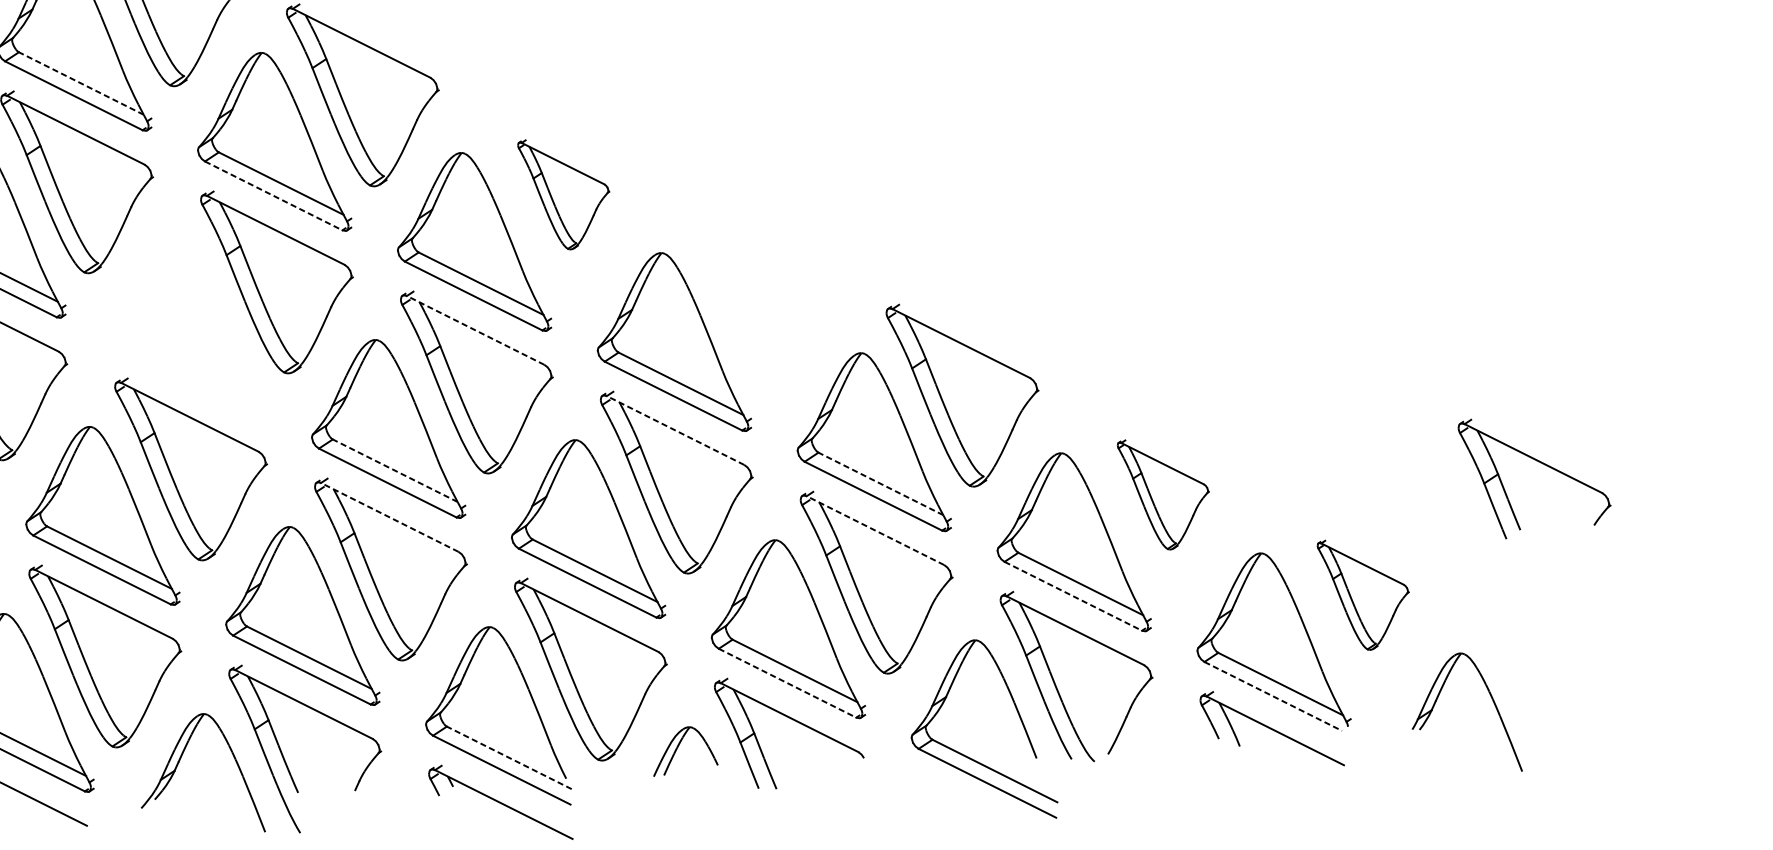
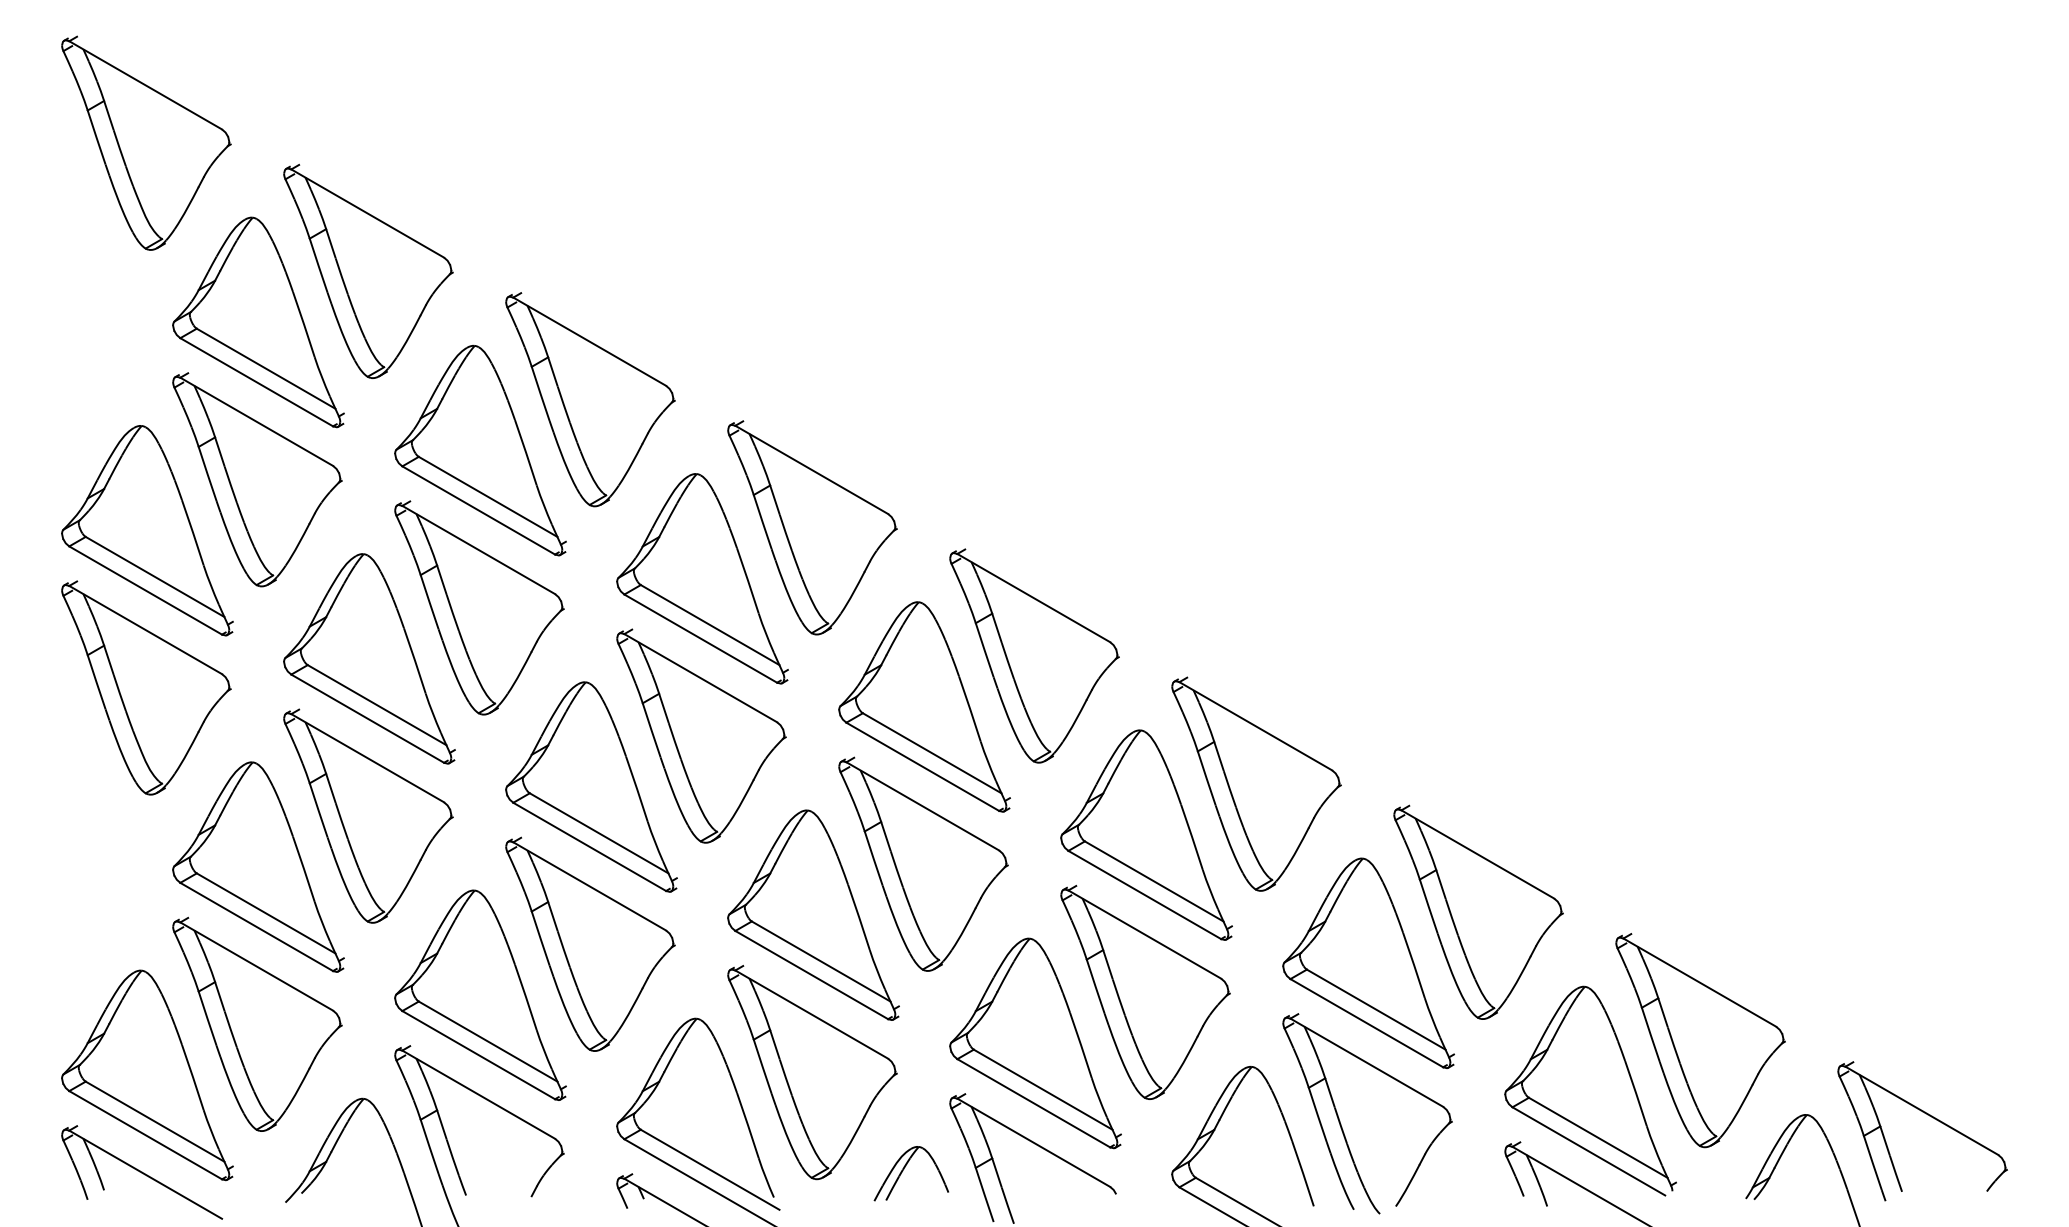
line: (80, 83) -> (265, 368), dashed -> solid
part: (565, 193) -> (812, 527), size x1.67
line: (274, 195) -> (479, 510), dashed -> solid
part: (765, 293) -> (1034, 655), added
line: (475, 329) -> (700, 677), dashed -> solid
part: (186, 330) -> (369, 658), added
line: (675, 430) -> (922, 806), dashed -> solid
part: (1540, 463) -> (1929, 1116), moved
line: (394, 470) -> (598, 833), dashed -> solid
line: (880, 483) -> (1153, 881), dashed -> solid
part: (1164, 493) -> (1478, 911), size x1.67
line: (389, 517) -> (589, 886), dashed -> solid
line: (875, 530) -> (1144, 934), dashed -> solid
part: (1364, 594) -> (1700, 1040), size x1.67
line: (1073, 596) -> (1367, 1023), dashed -> solid
line: (788, 683) -> (1034, 1103), dashed -> solid
line: (1273, 696) -> (1589, 1151), dashed -> solid
line: (508, 757) -> (709, 1169), dashed -> solid

